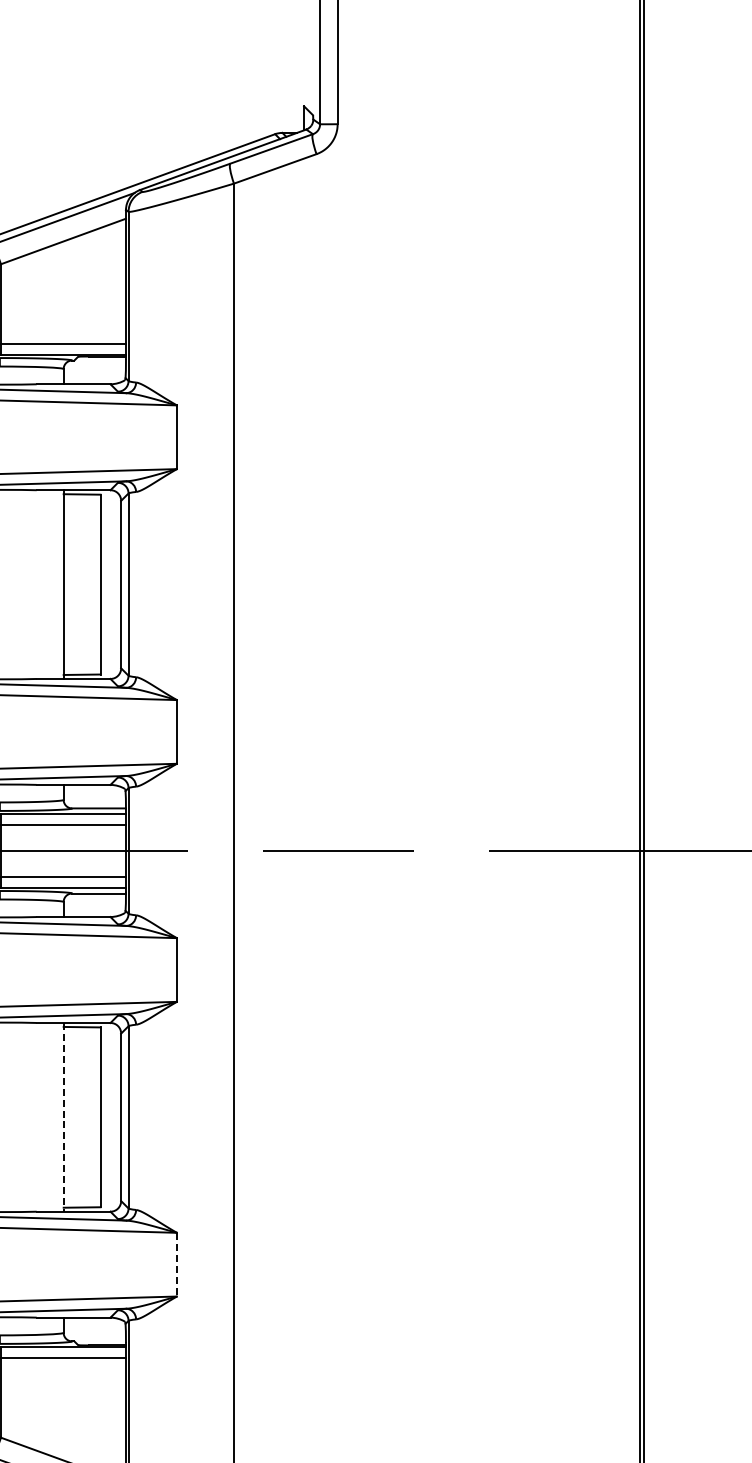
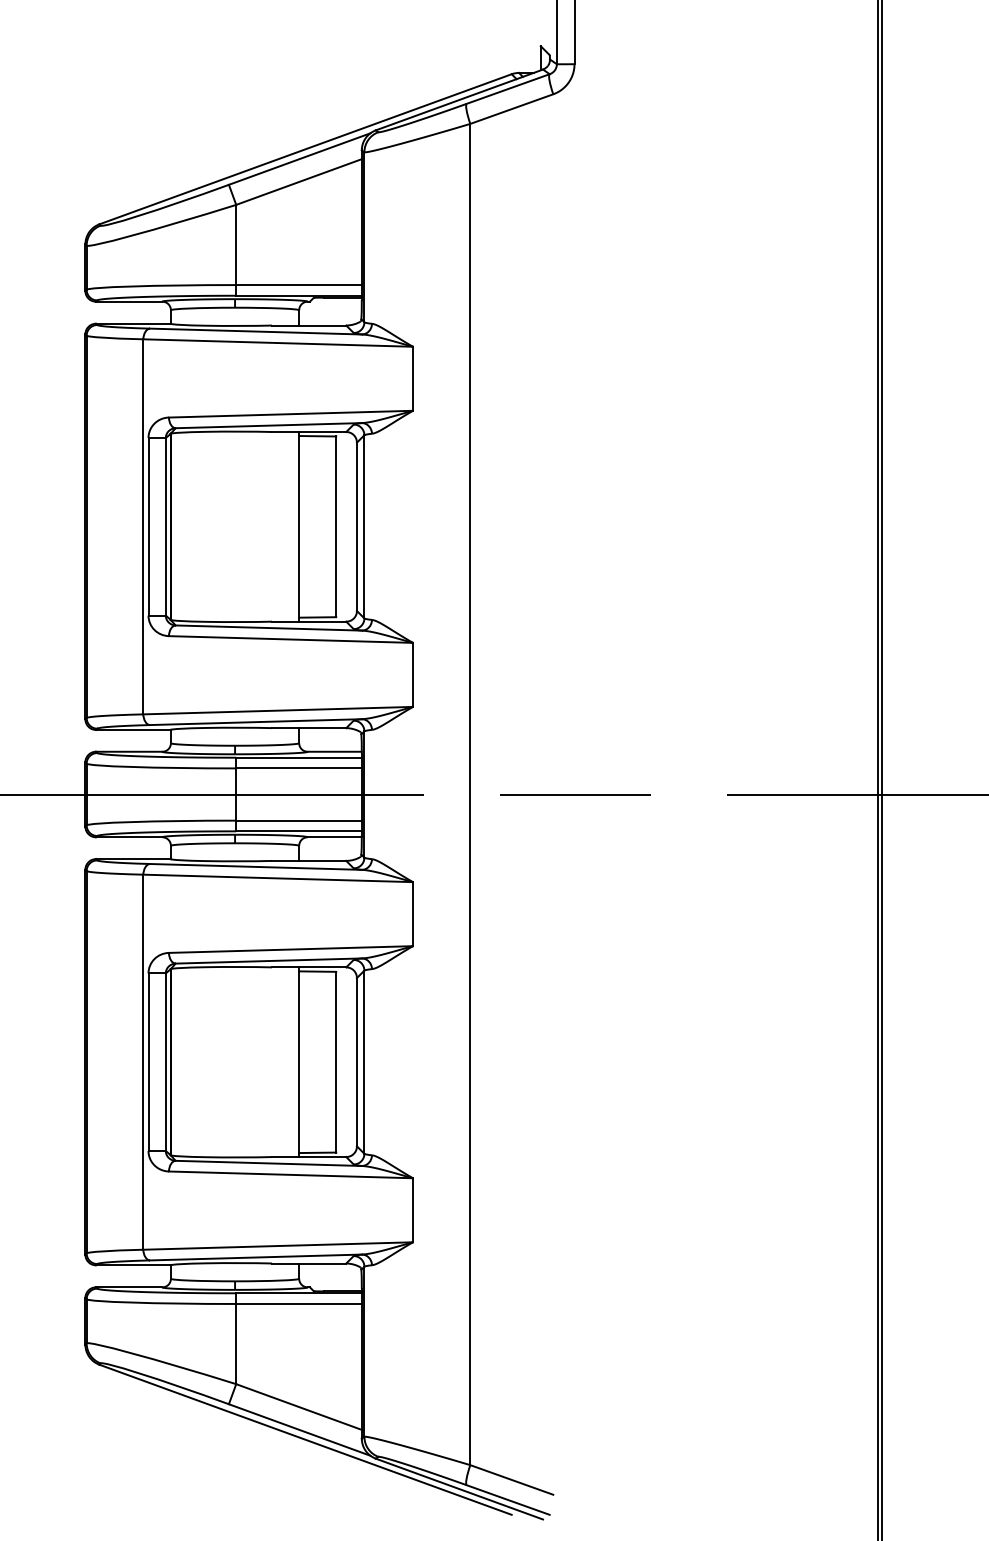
line: (63, 1117) -> (299, 1062), dashed -> solid
line: (177, 1264) -> (413, 1210), dashed -> solid

